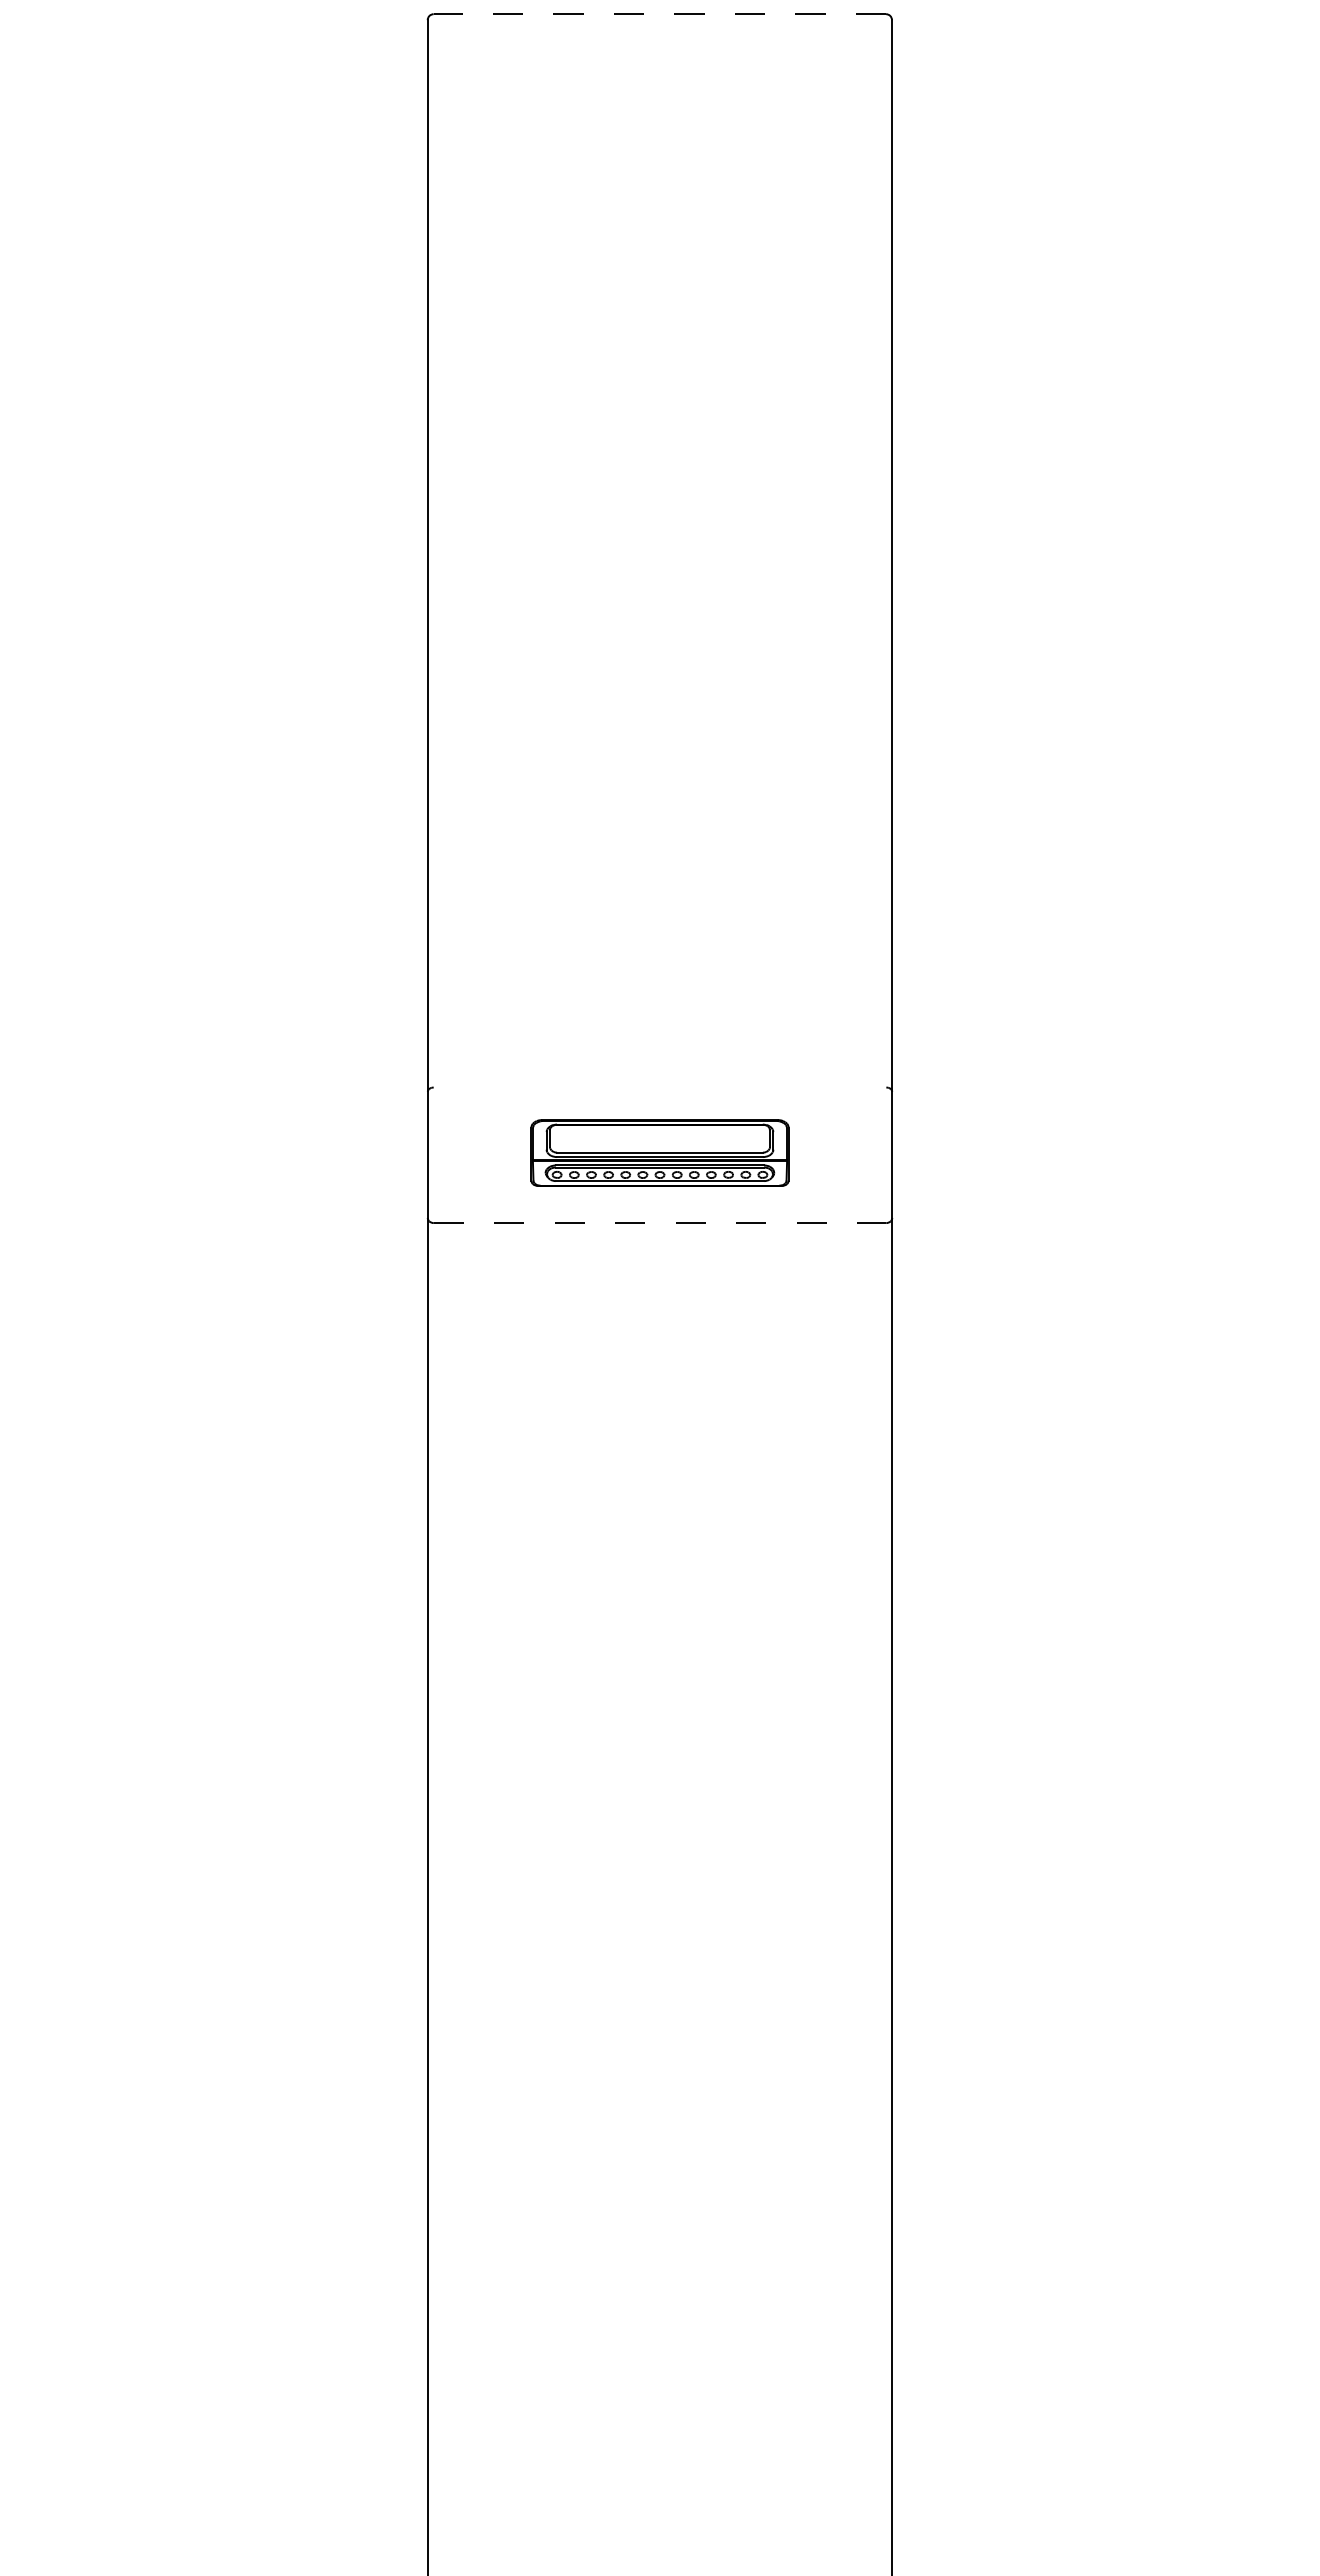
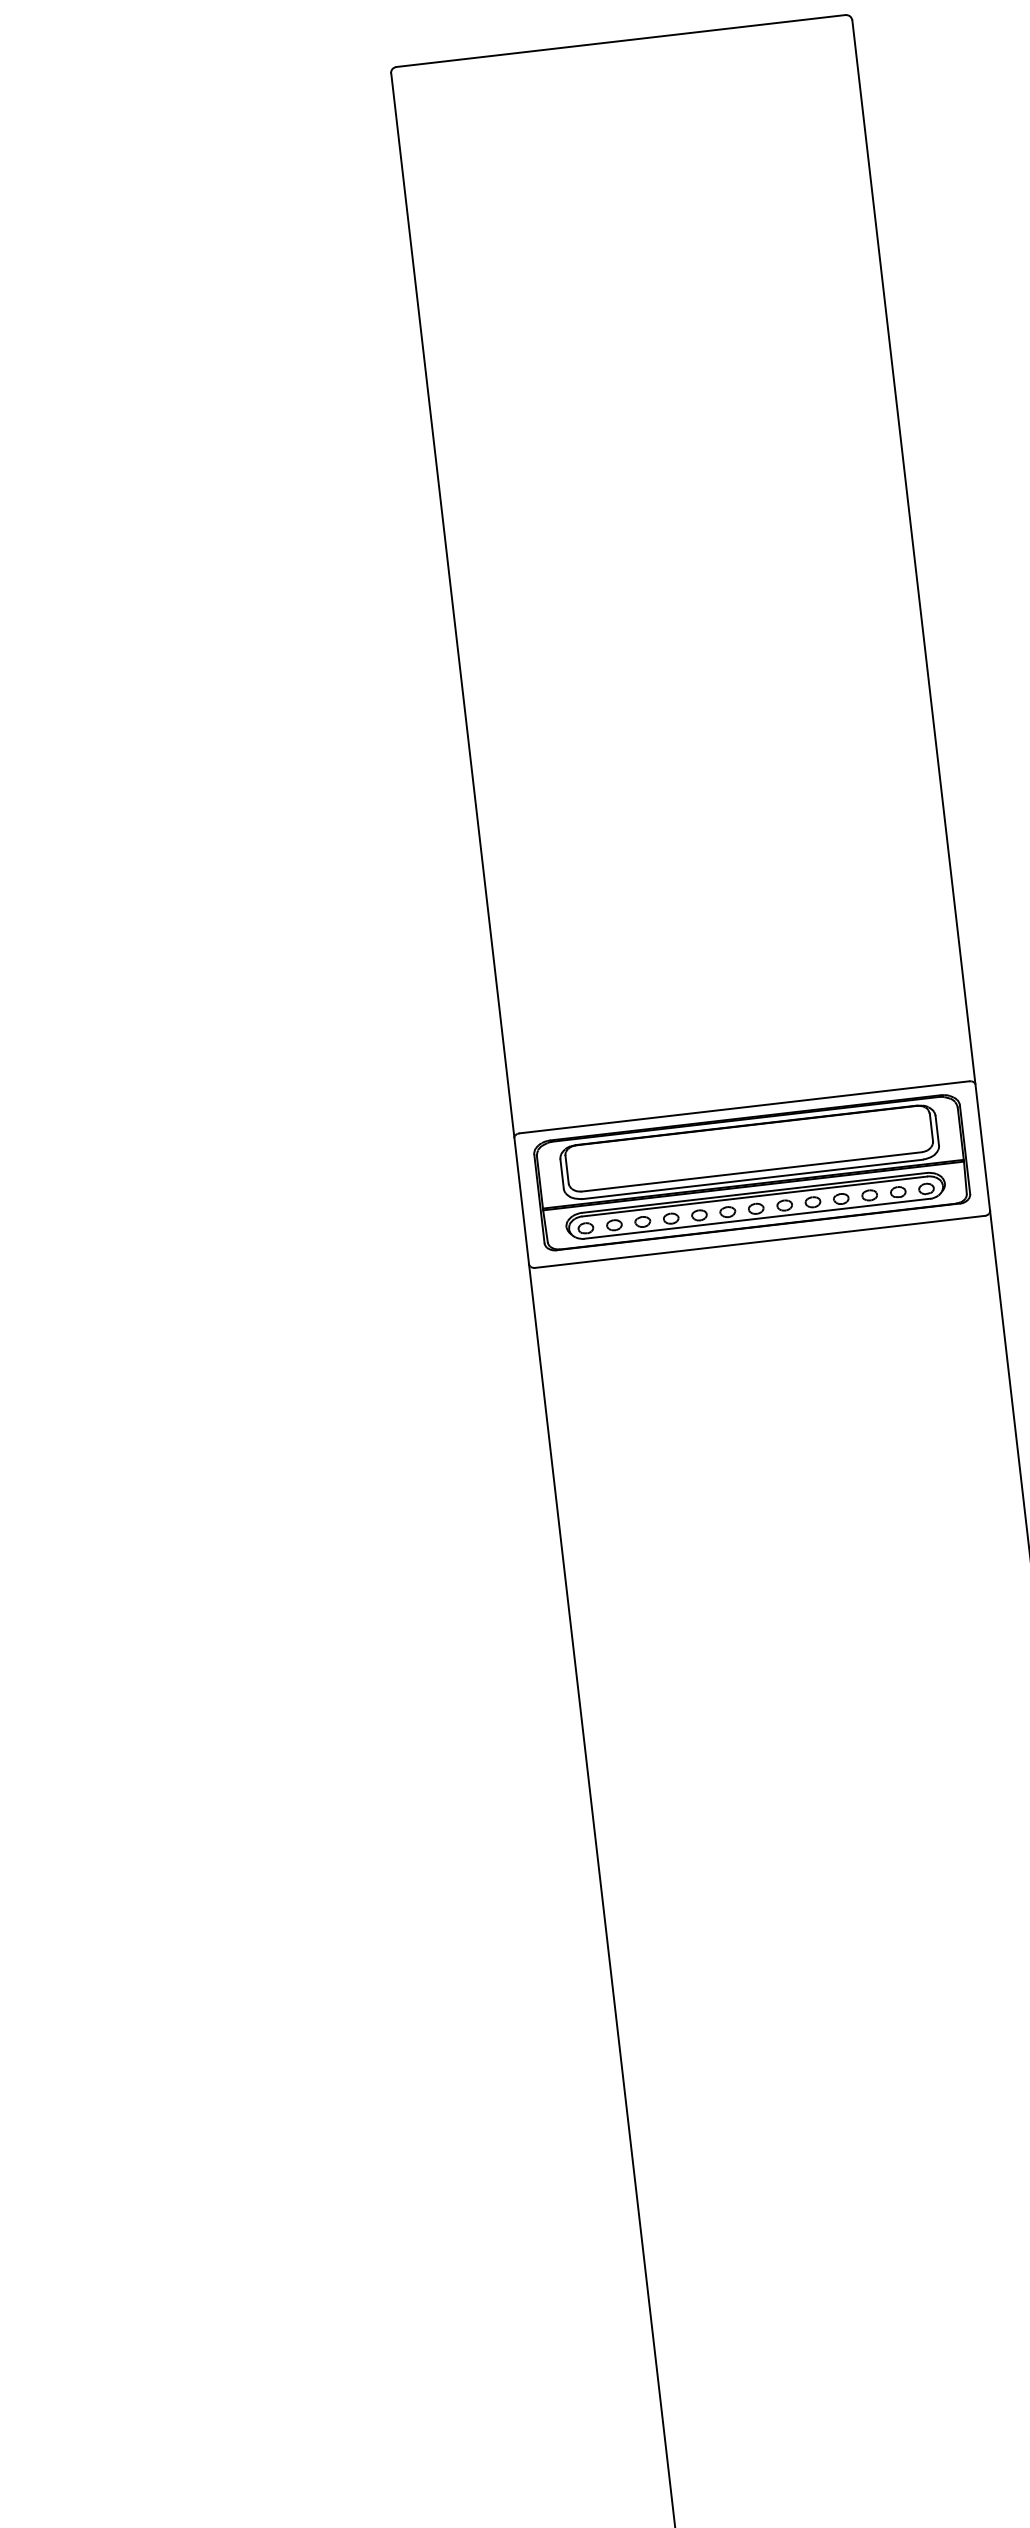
line: (659, 14) -> (620, 41), dashed -> solid
line: (659, 1087) -> (743, 1107), added
part: (659, 1152) -> (751, 1171), size x1.67
line: (660, 1222) -> (760, 1241), dashed -> solid

